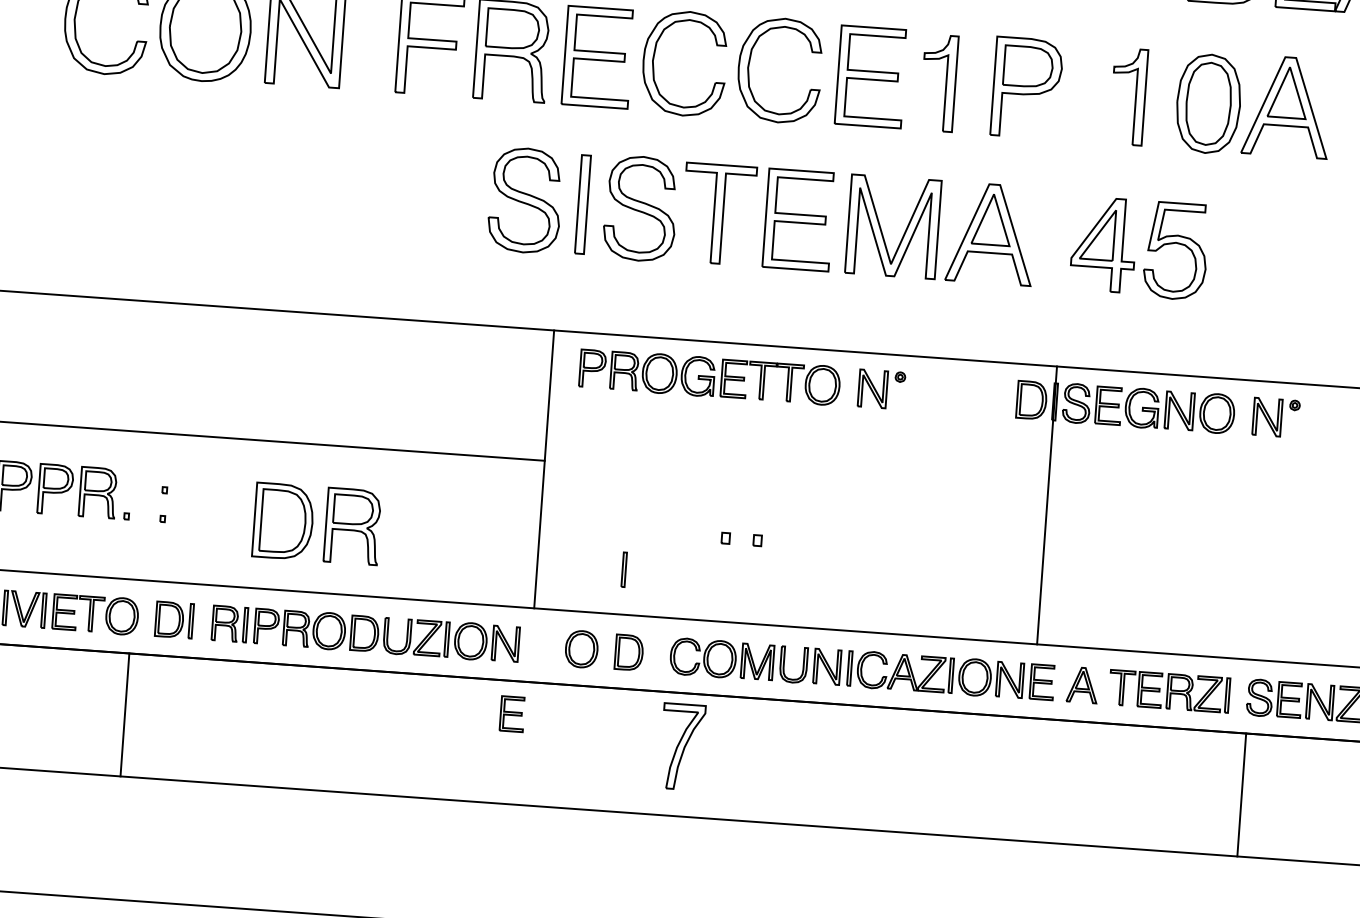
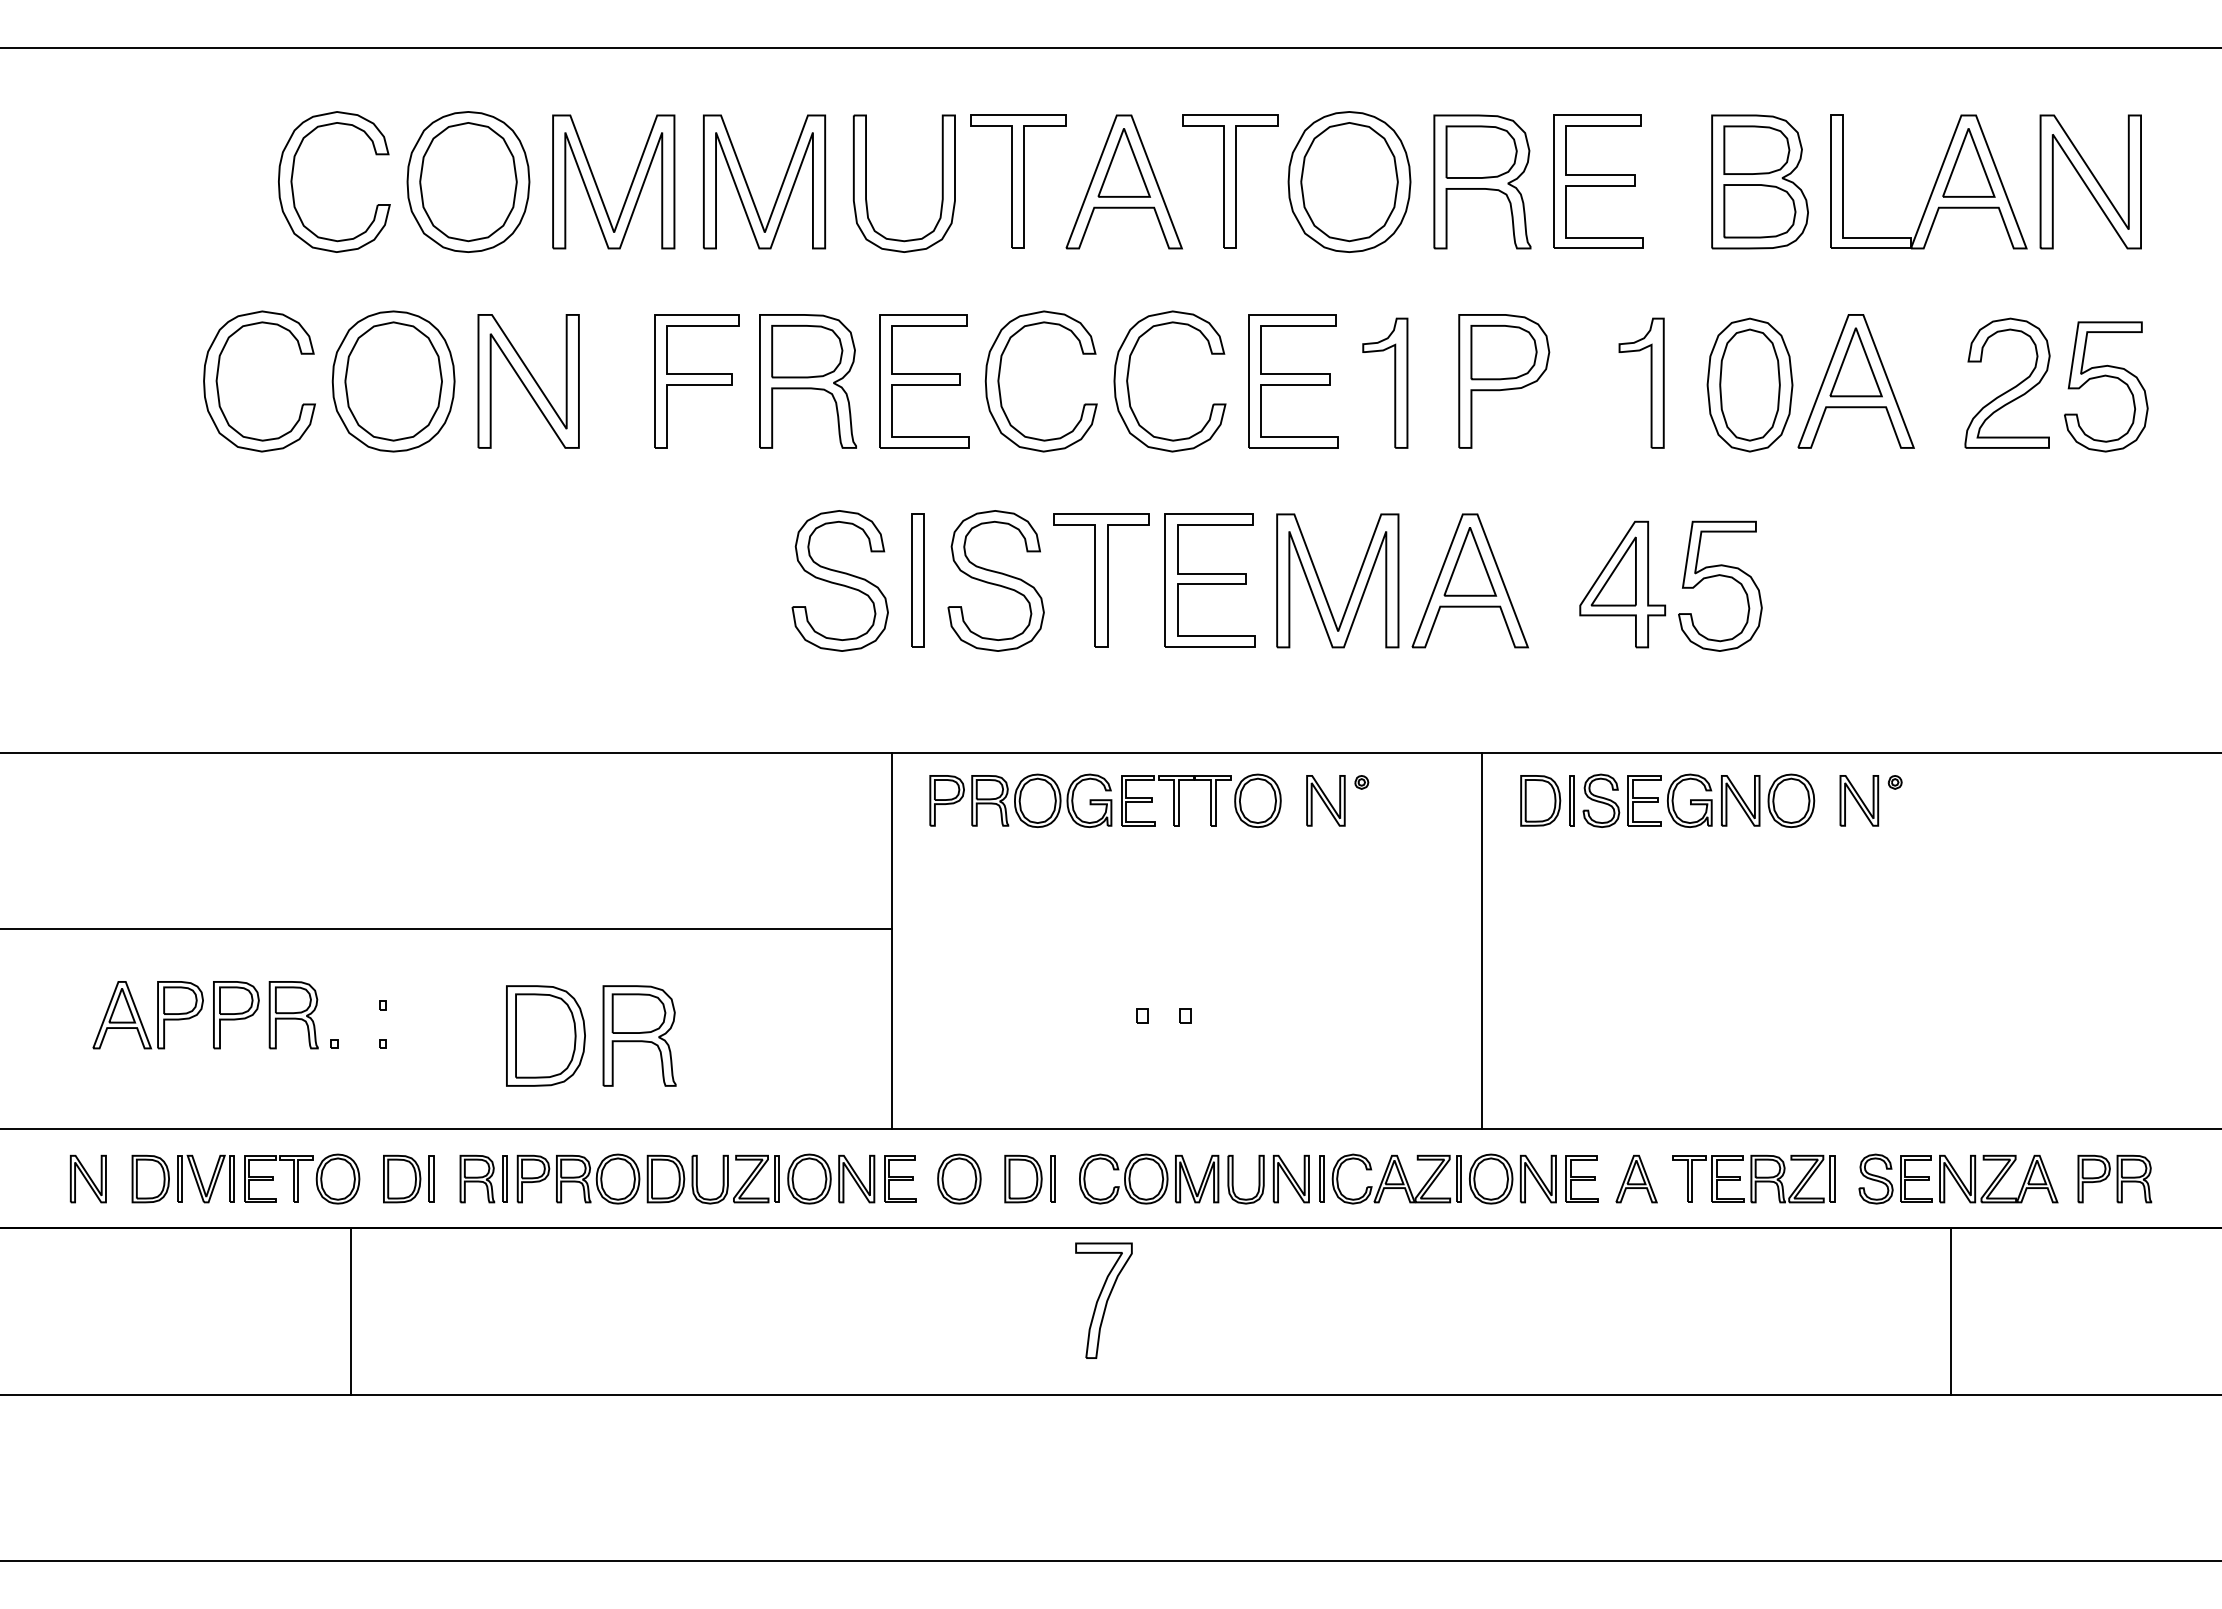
line: (1047, 505) -> (1482, 940), moved
part: (623, 569) -> (1052, 1178), moved
part: (512, 713) -> (900, 1178), moved
line: (1242, 795) -> (1951, 1311), moved

